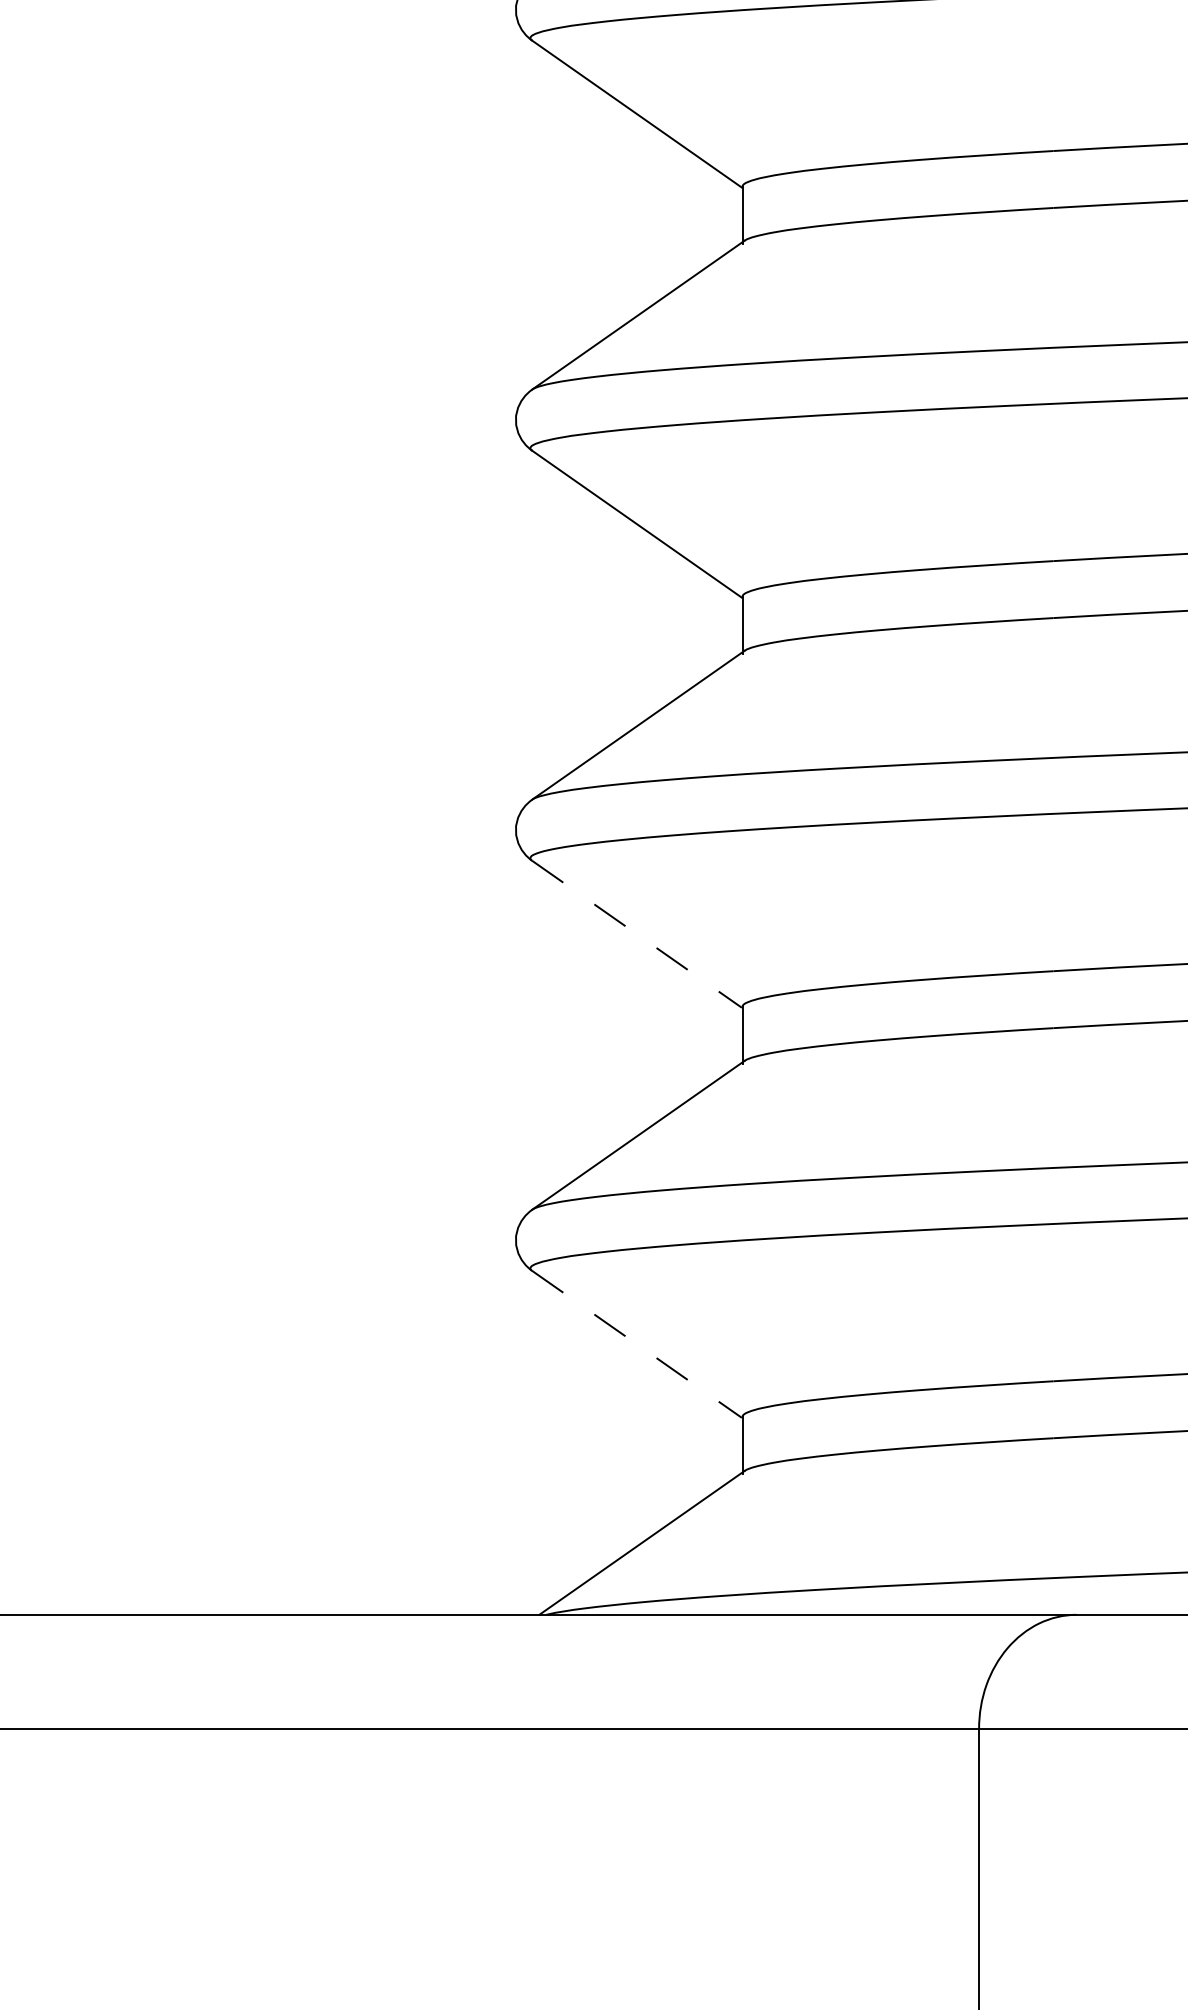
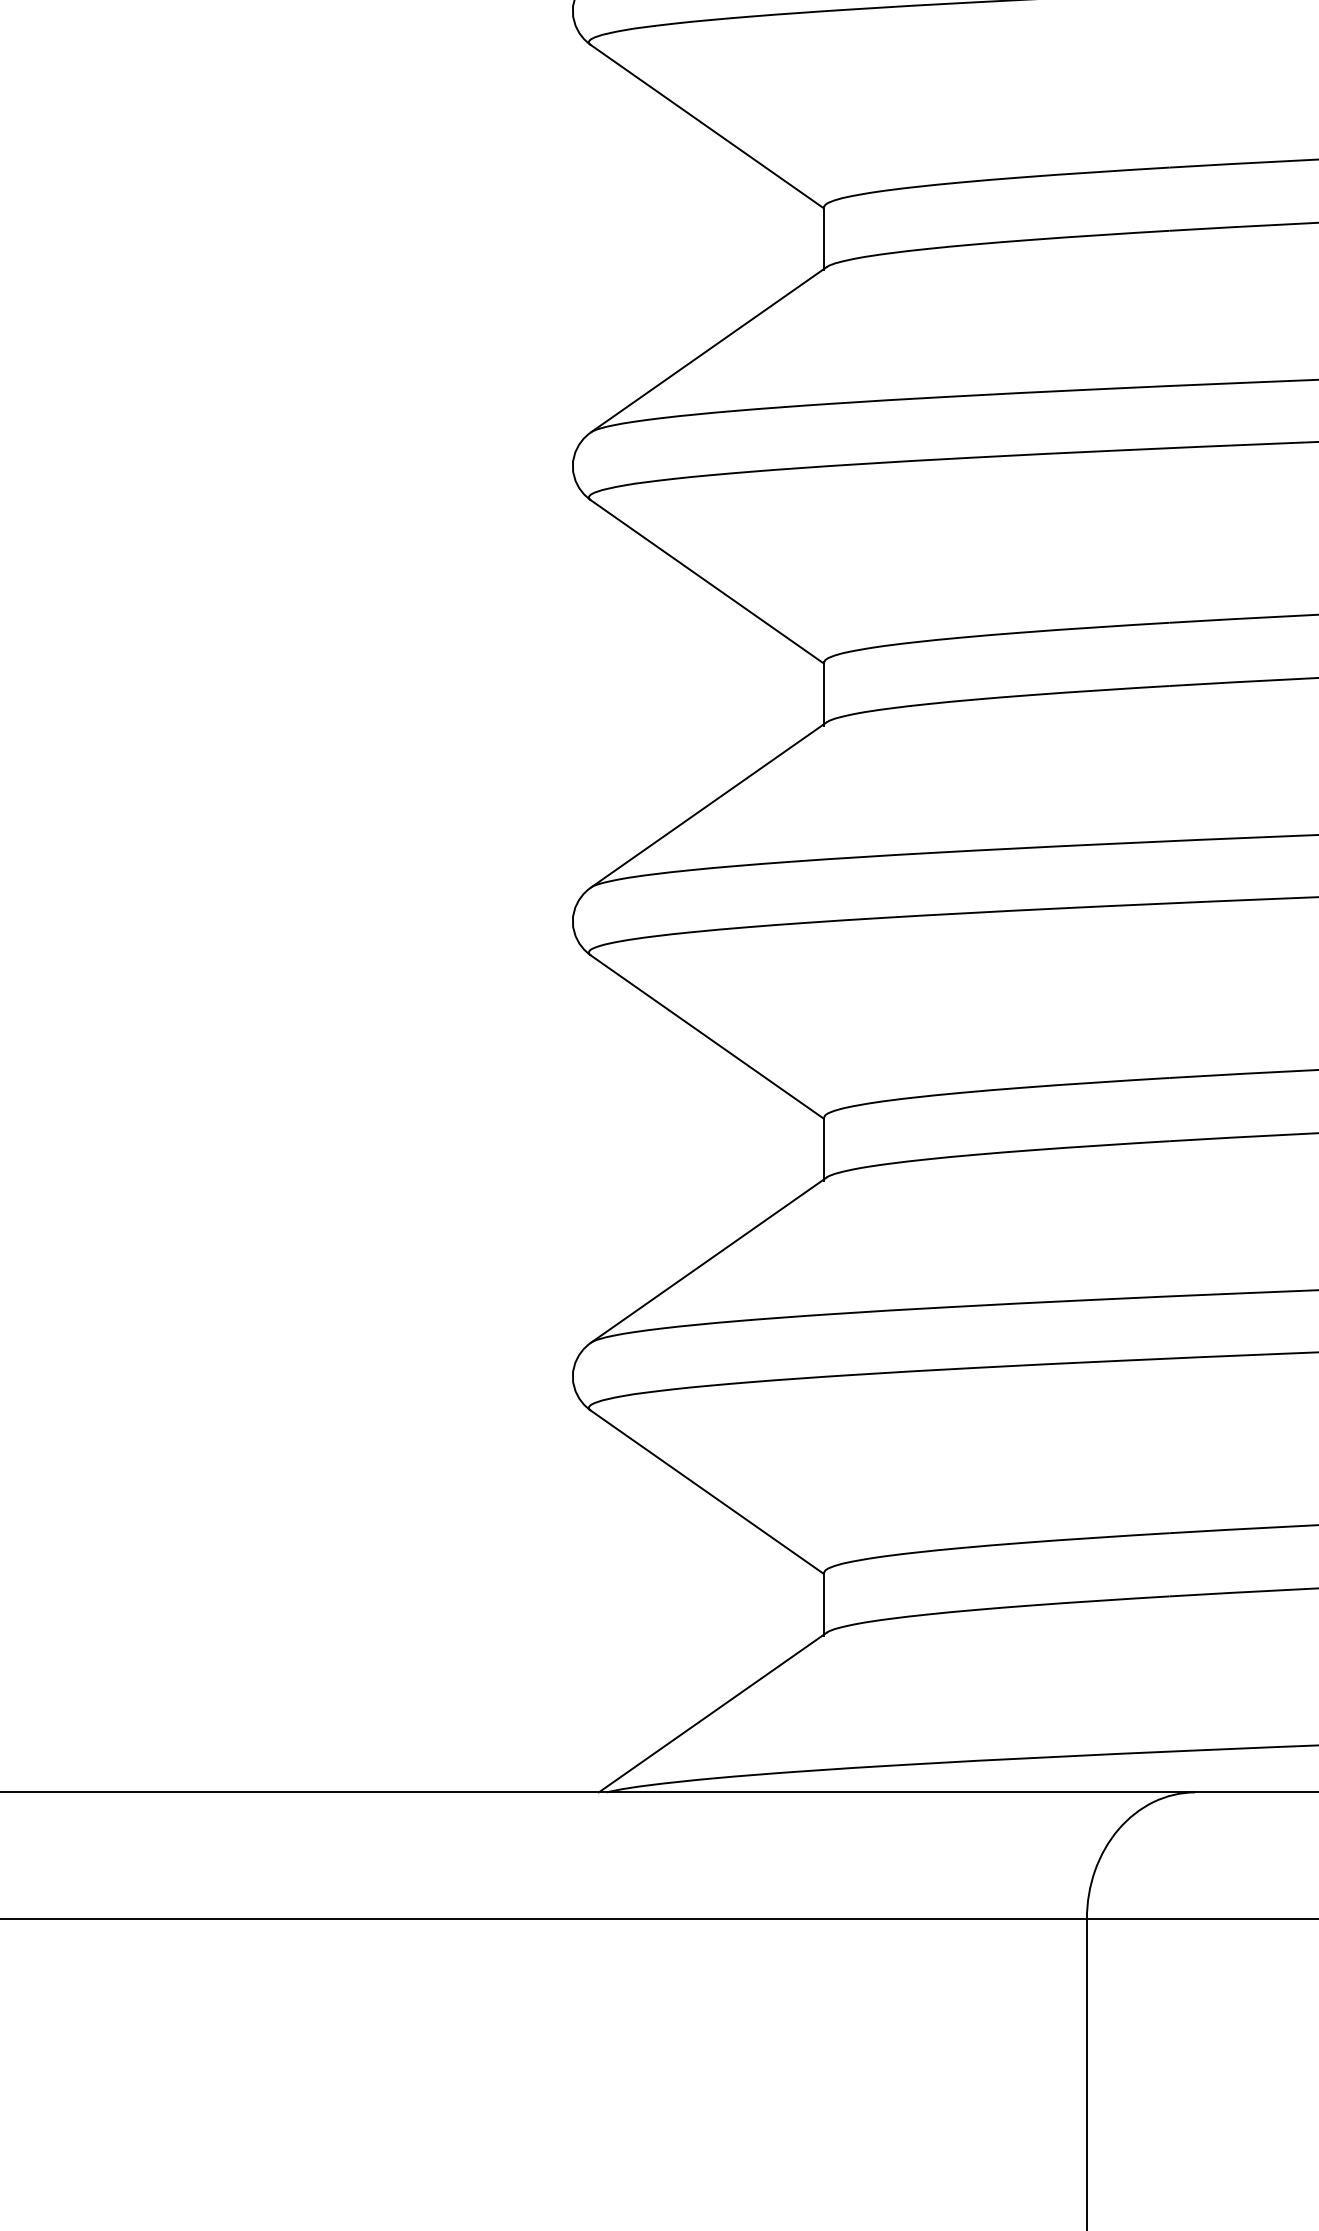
line: (637, 934) -> (707, 1037), dashed -> solid
line: (637, 1344) -> (707, 1492), dashed -> solid

